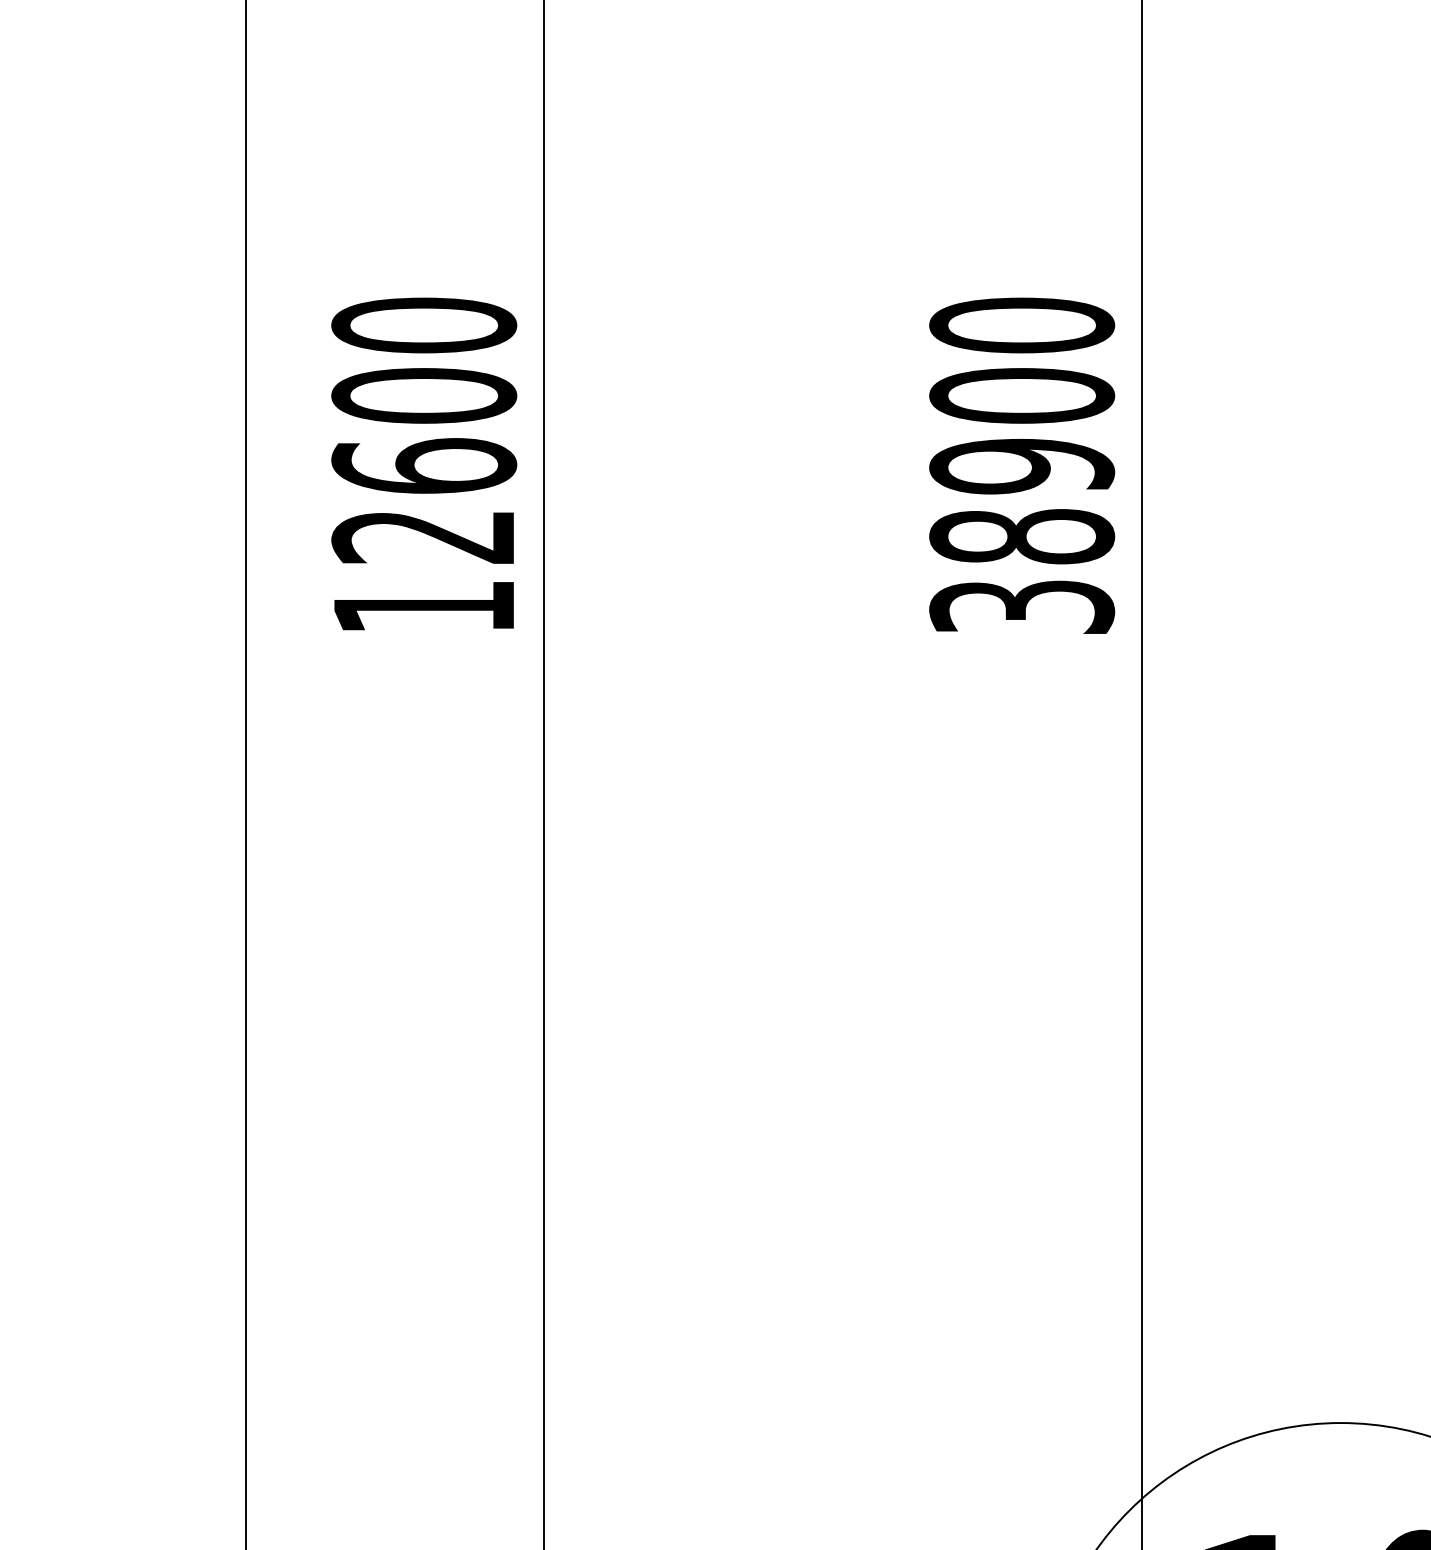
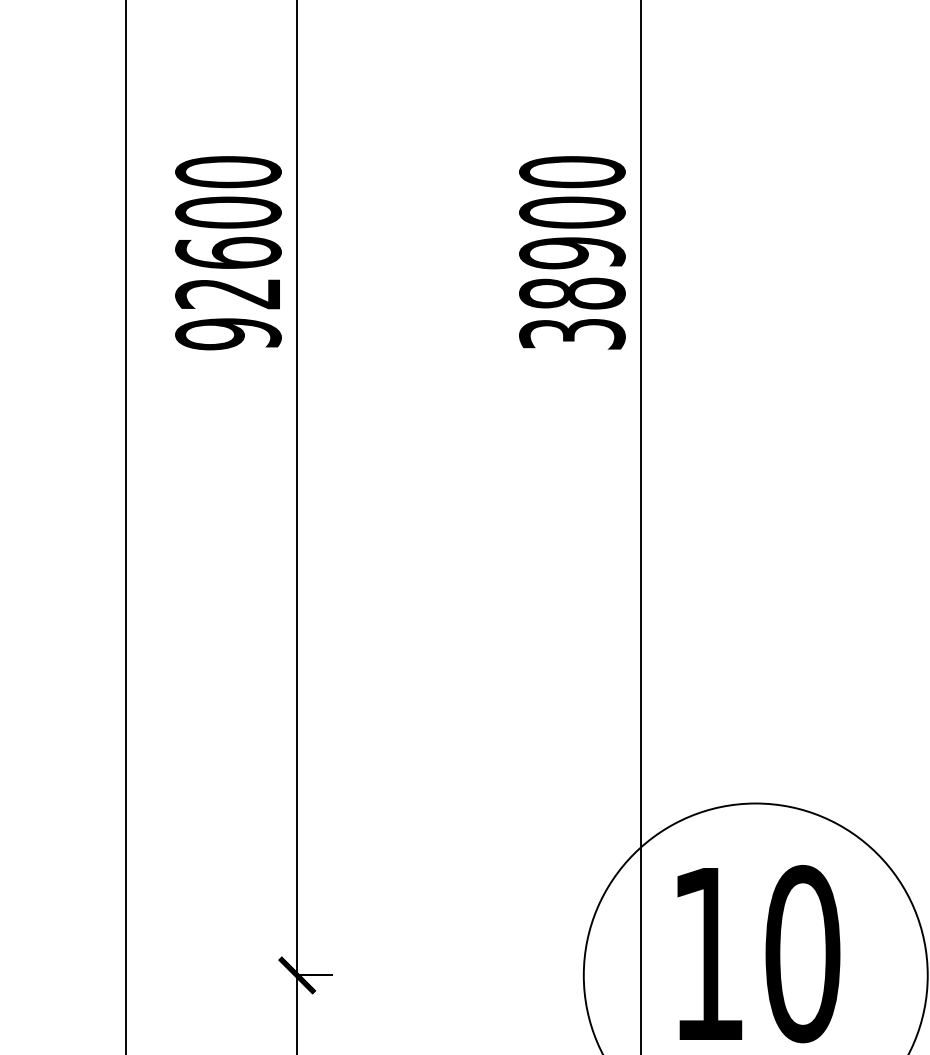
text: (424, 607) -> (228, 334), 12600 -> 92600

